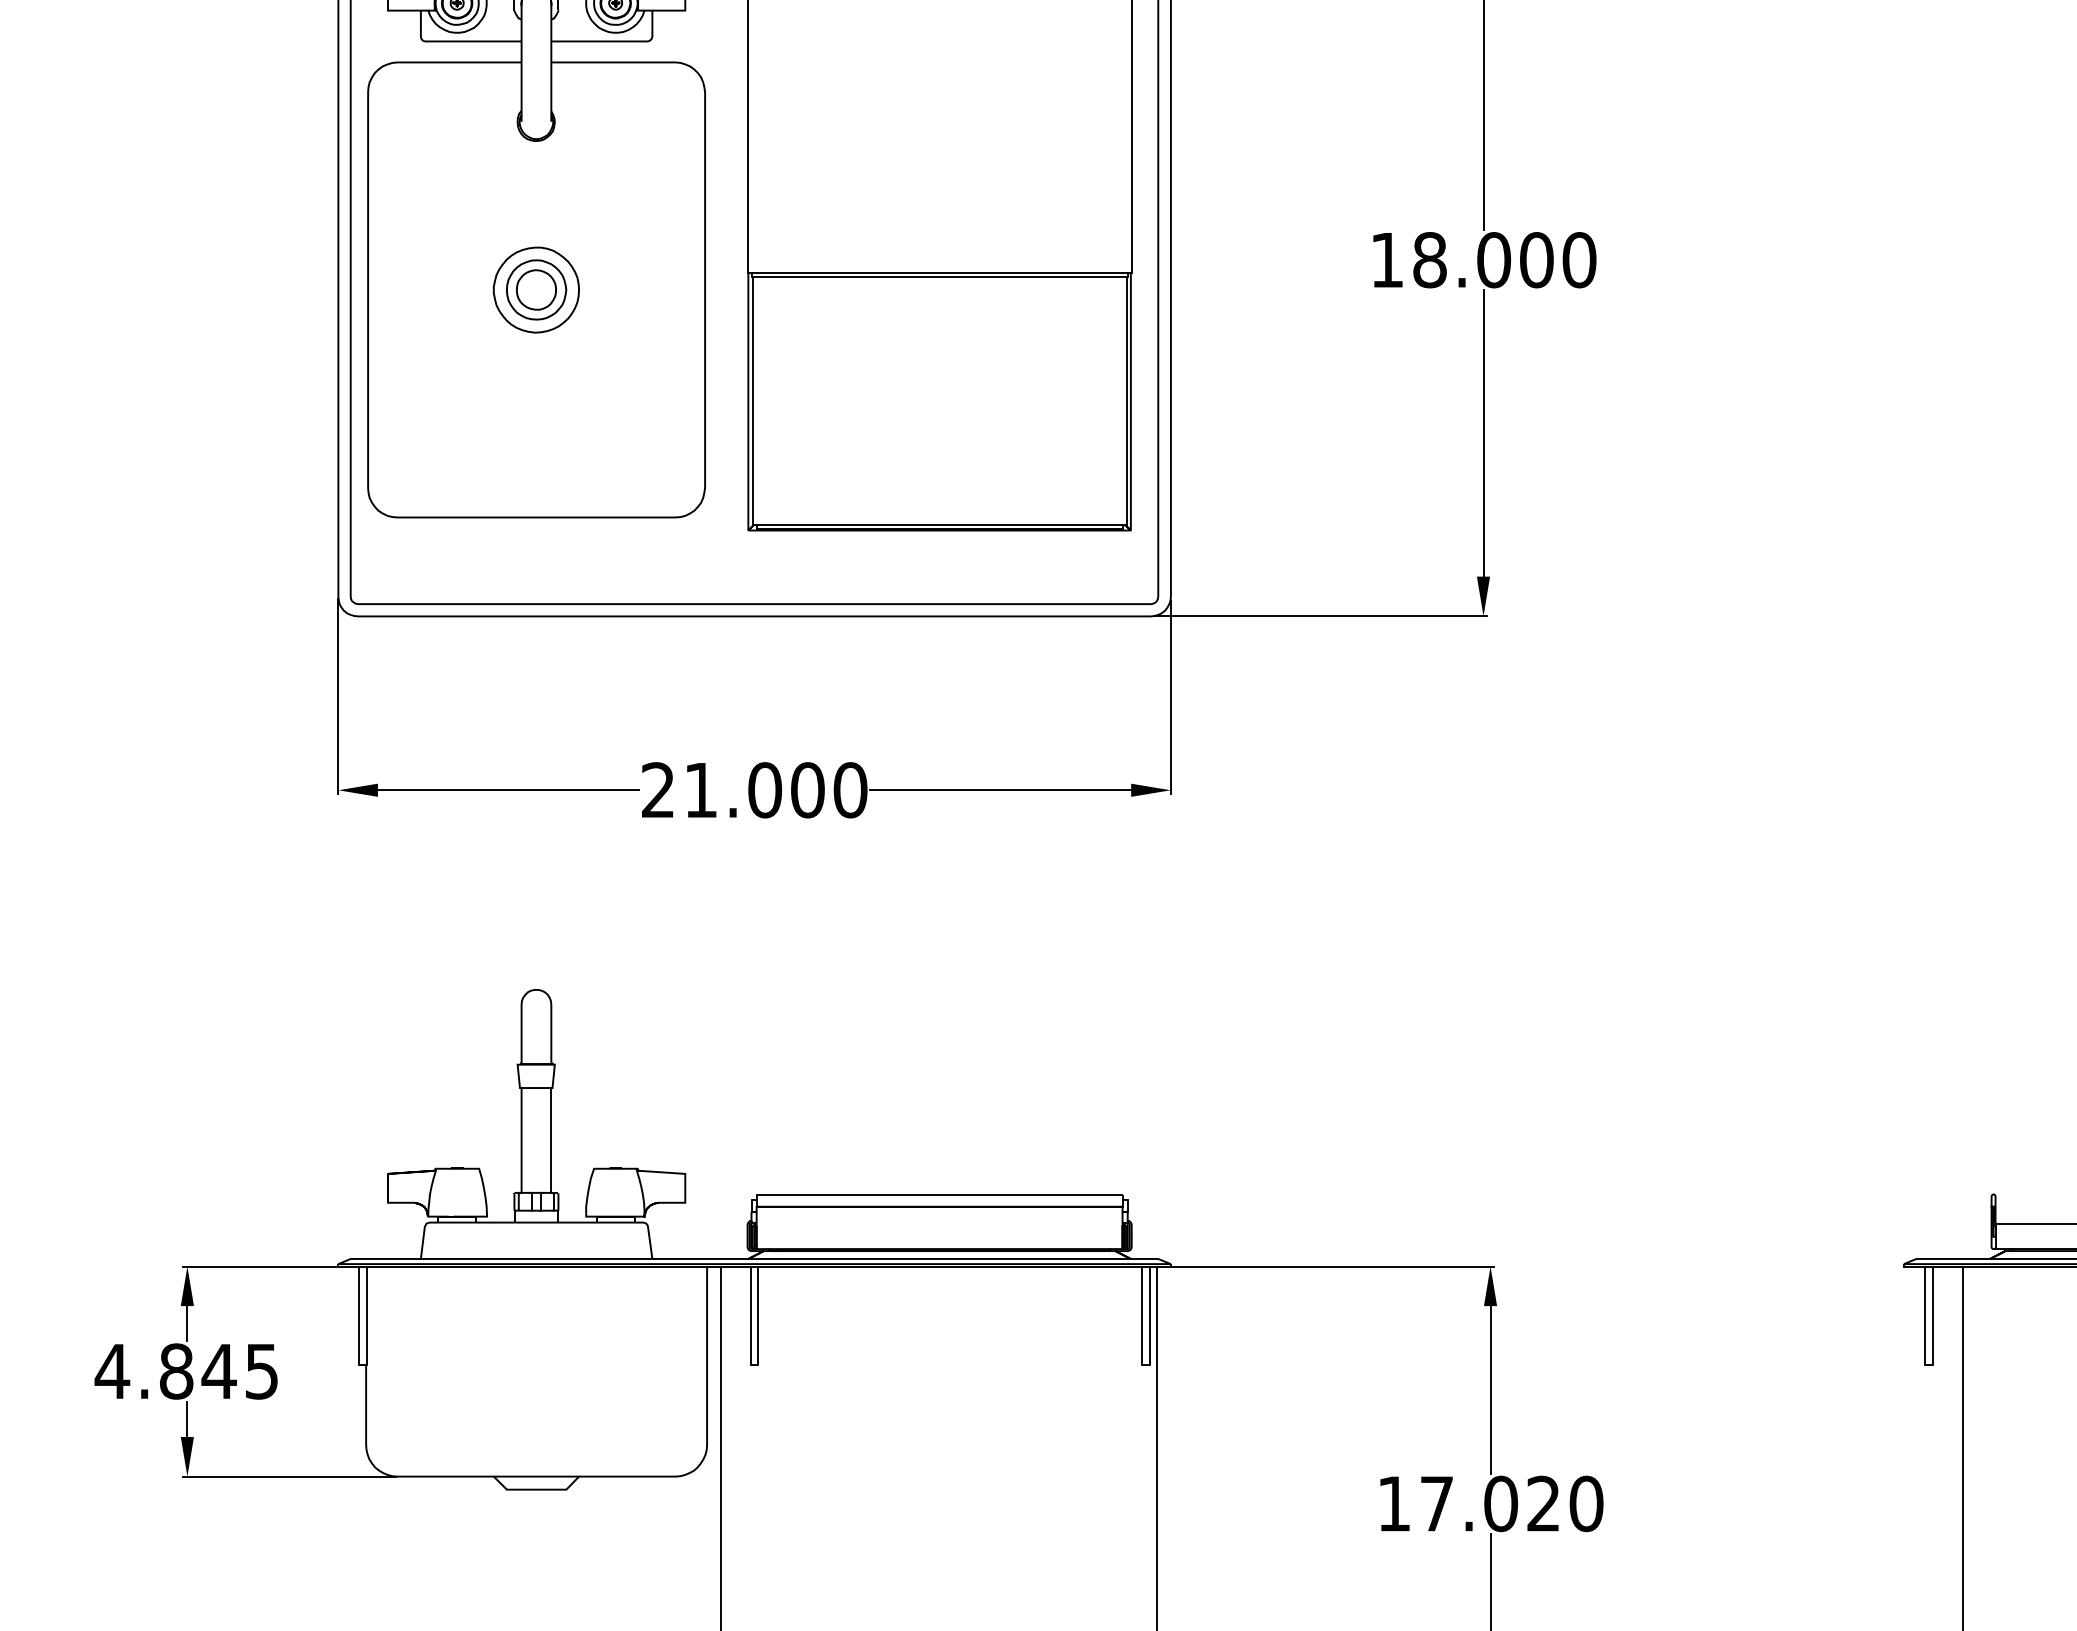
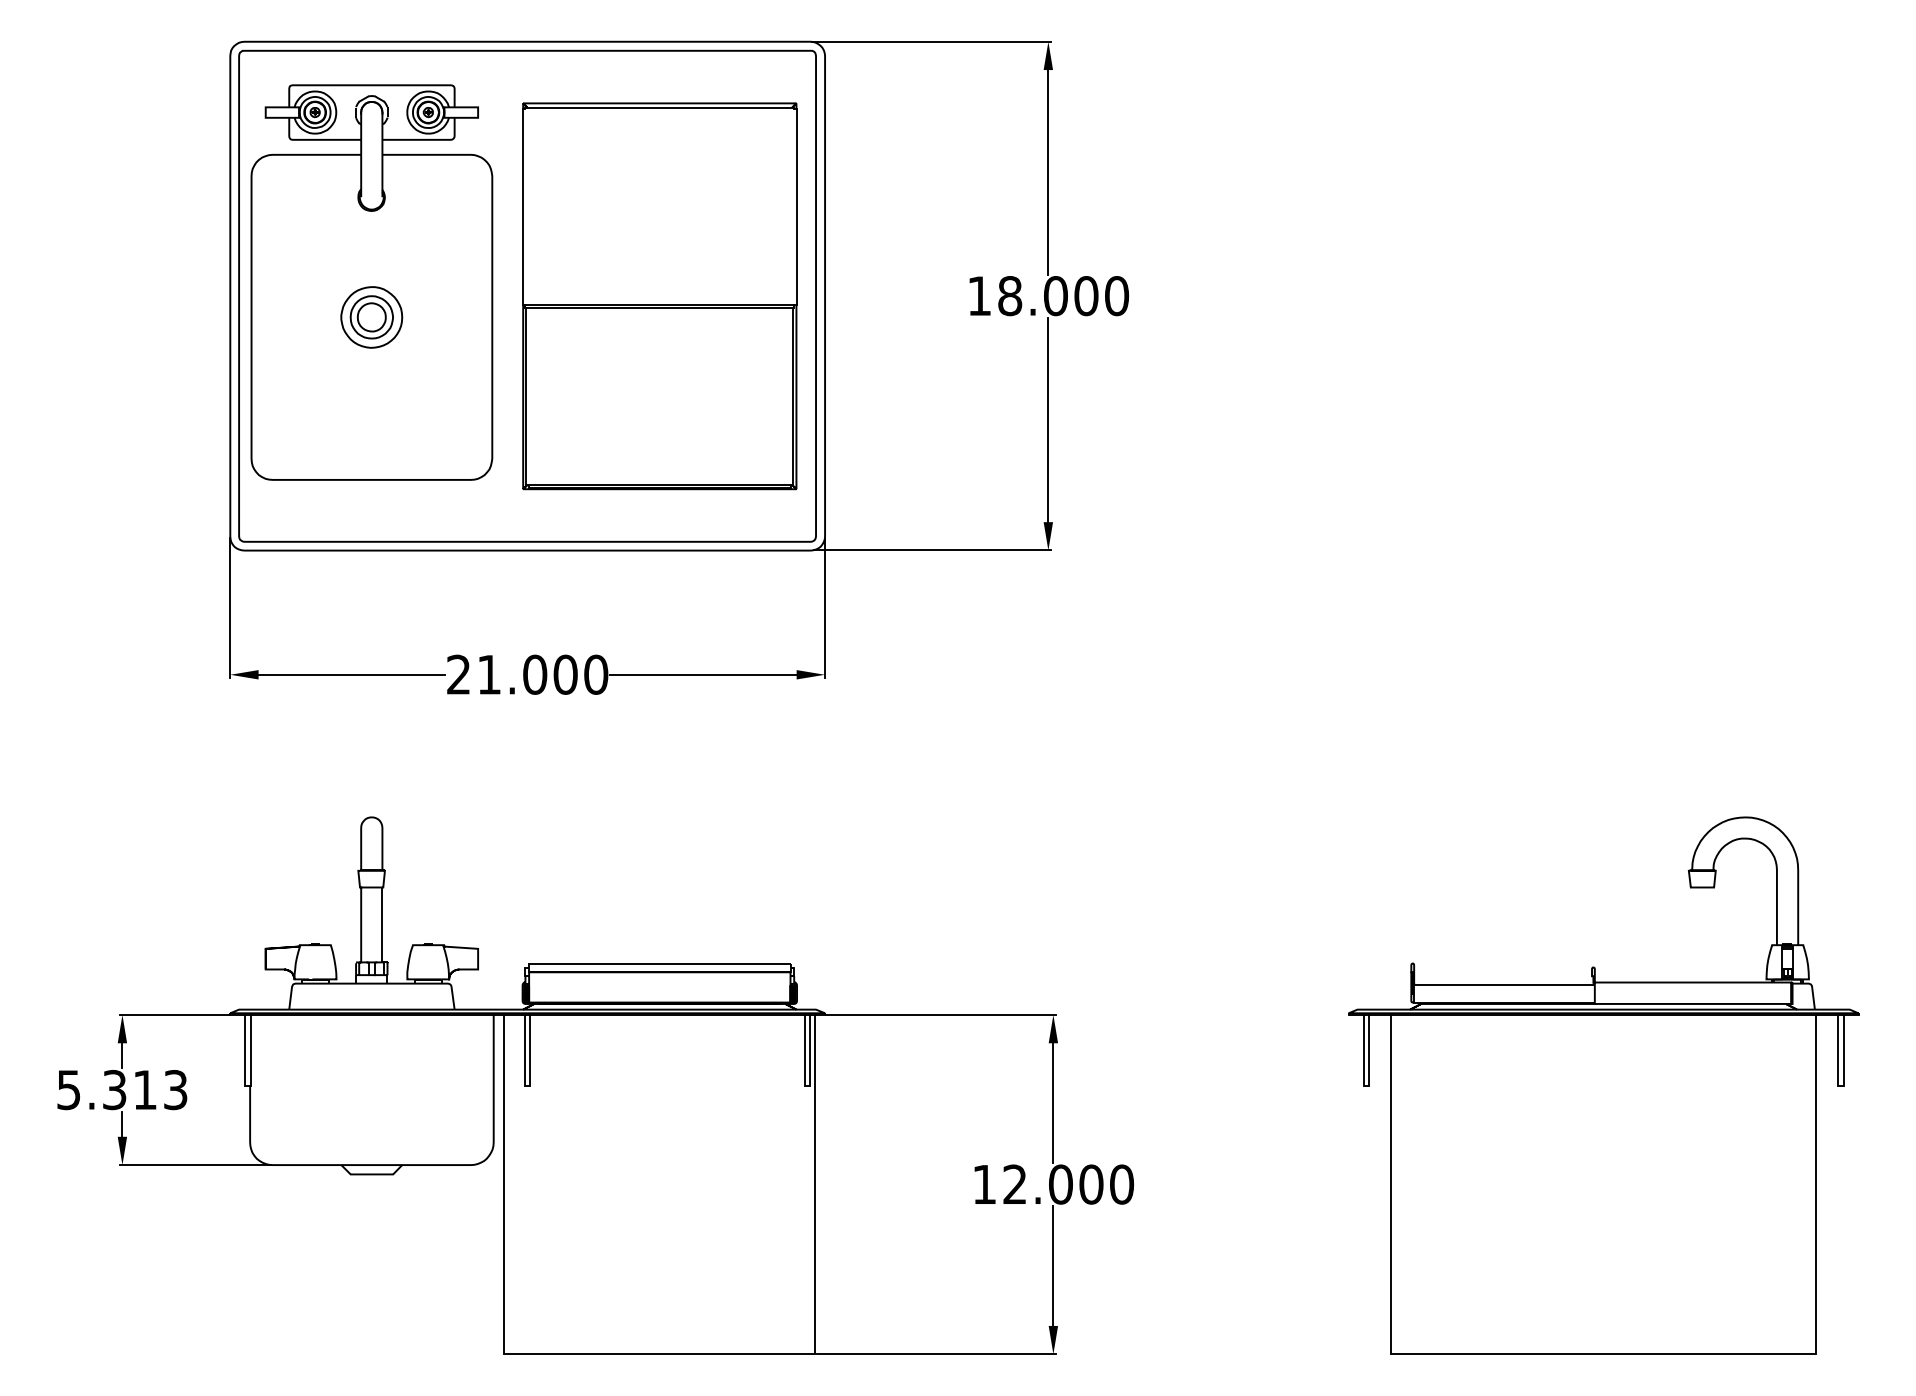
text: (186, 1372) -> (121, 1090), 4.845 -> 5.313
text: (1490, 1503) -> (1053, 1184), 17.020 -> 12.000

